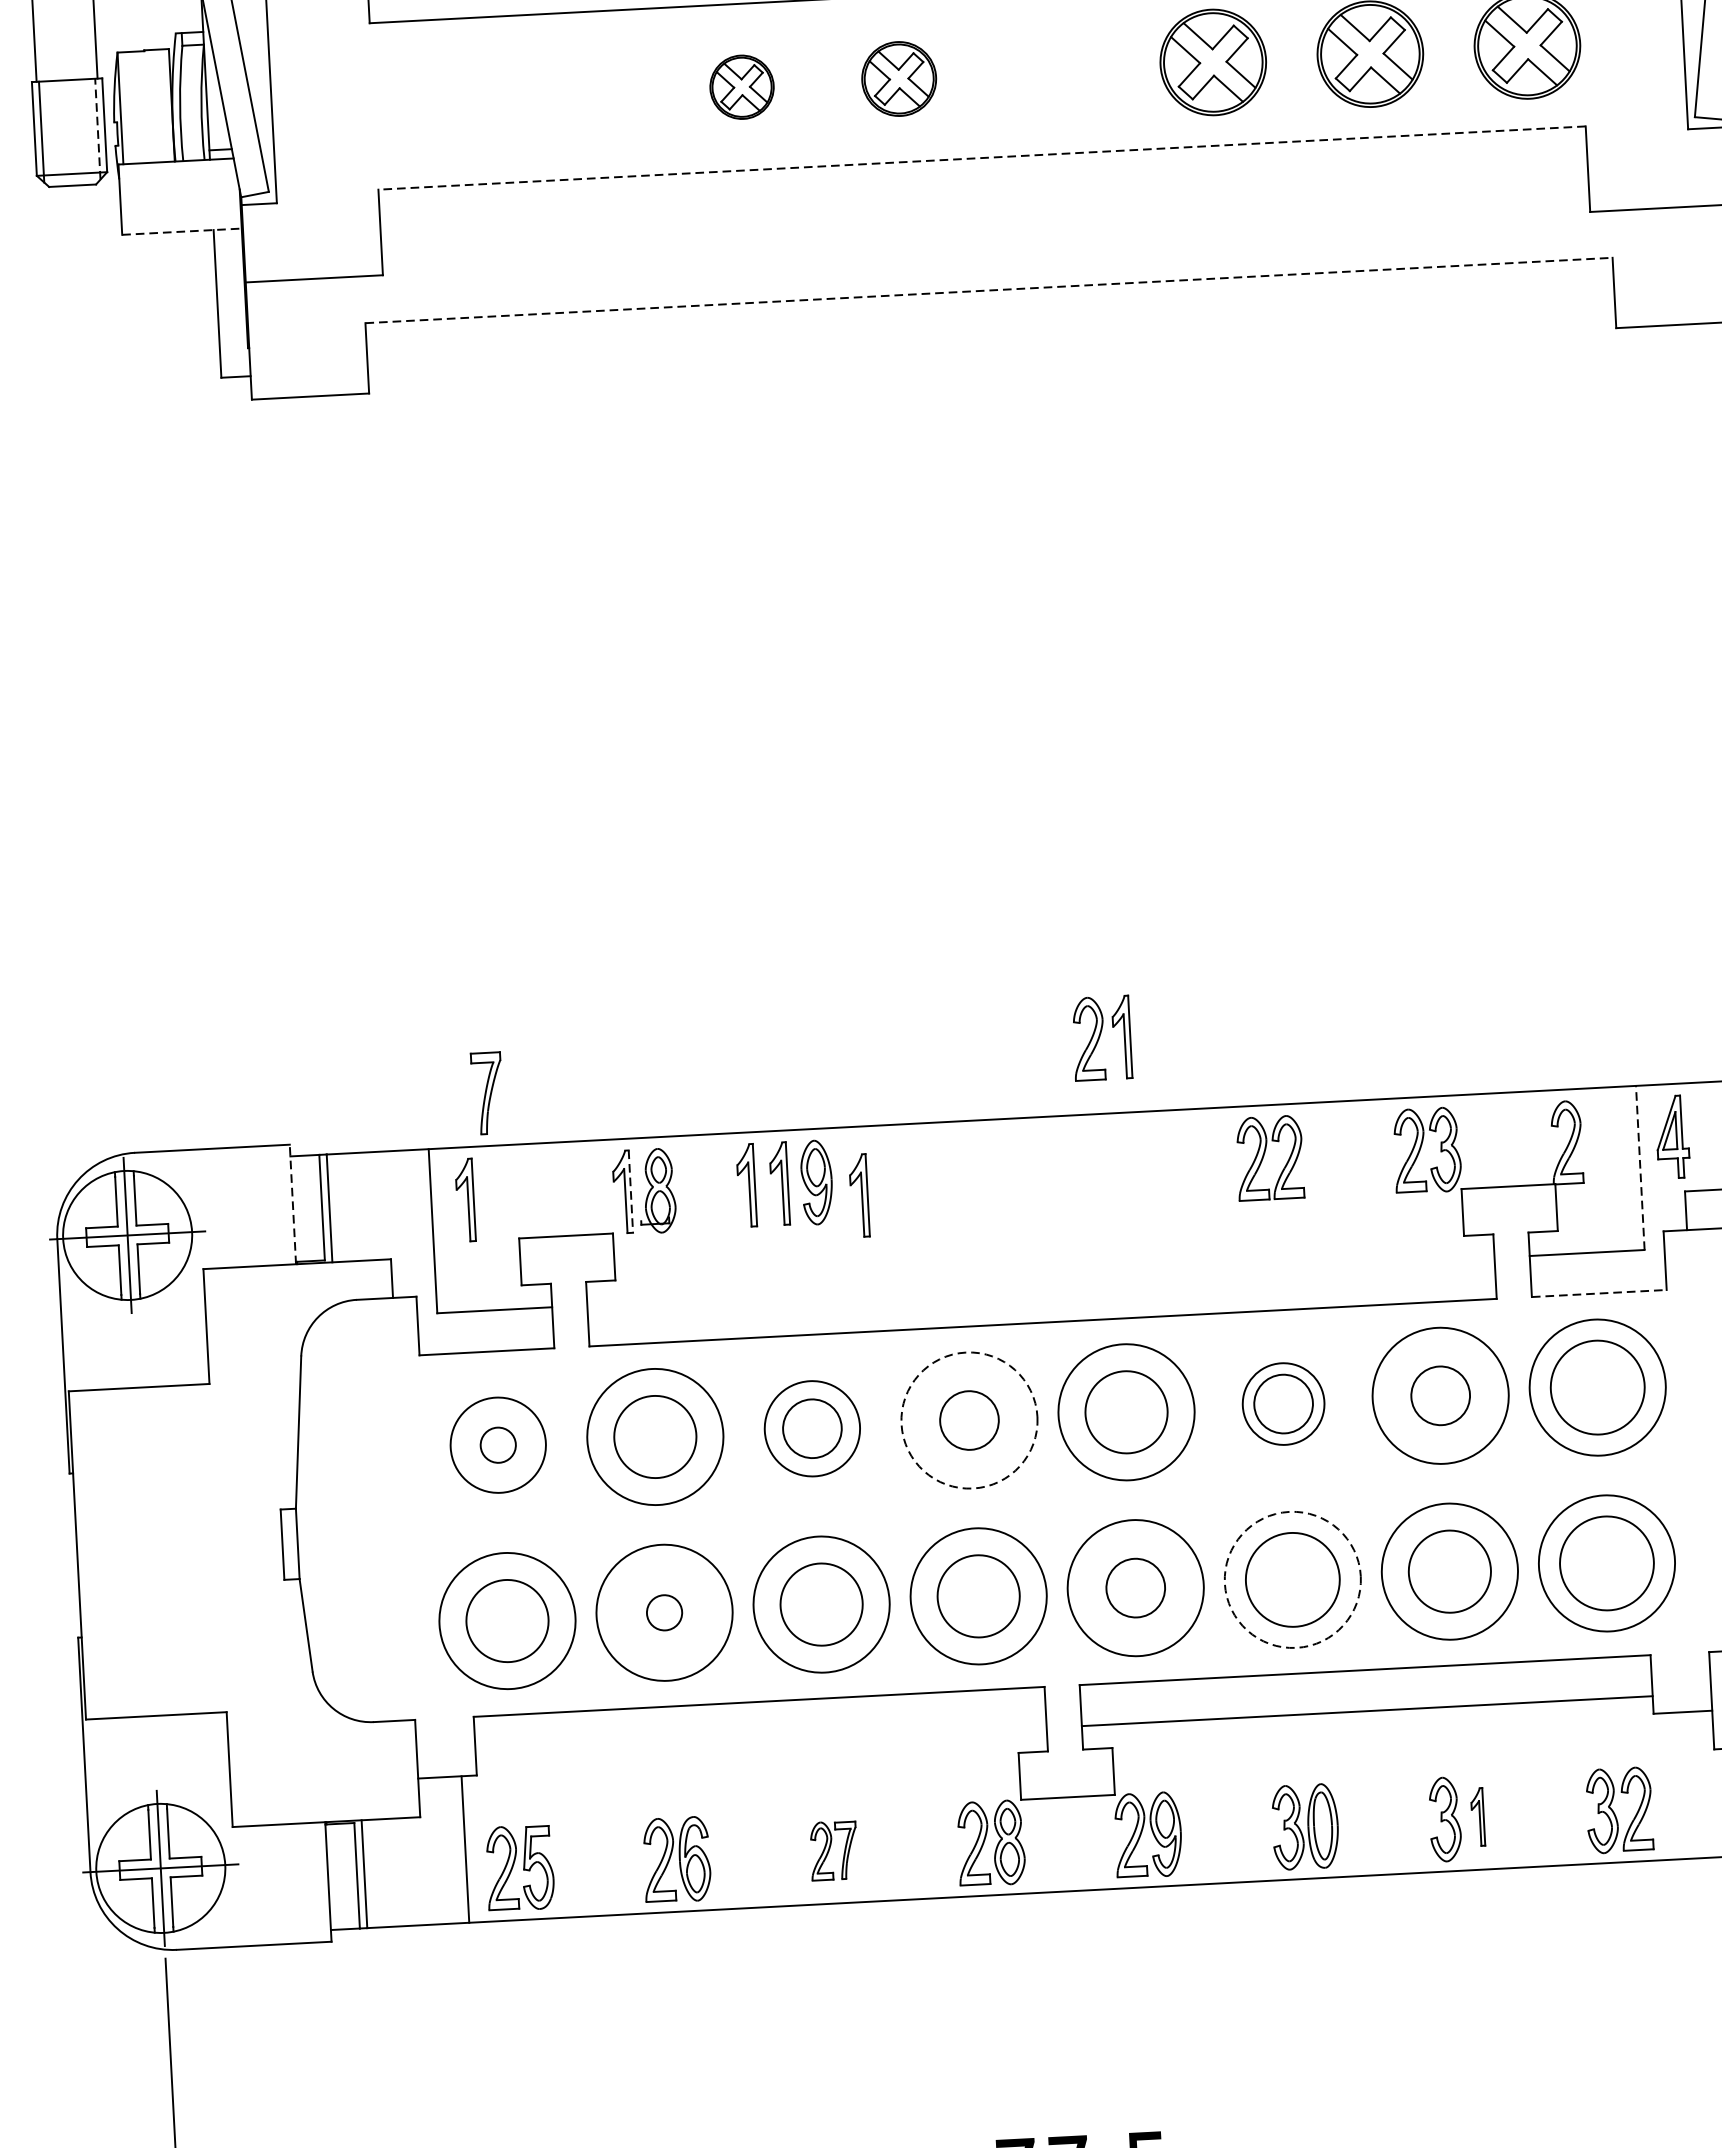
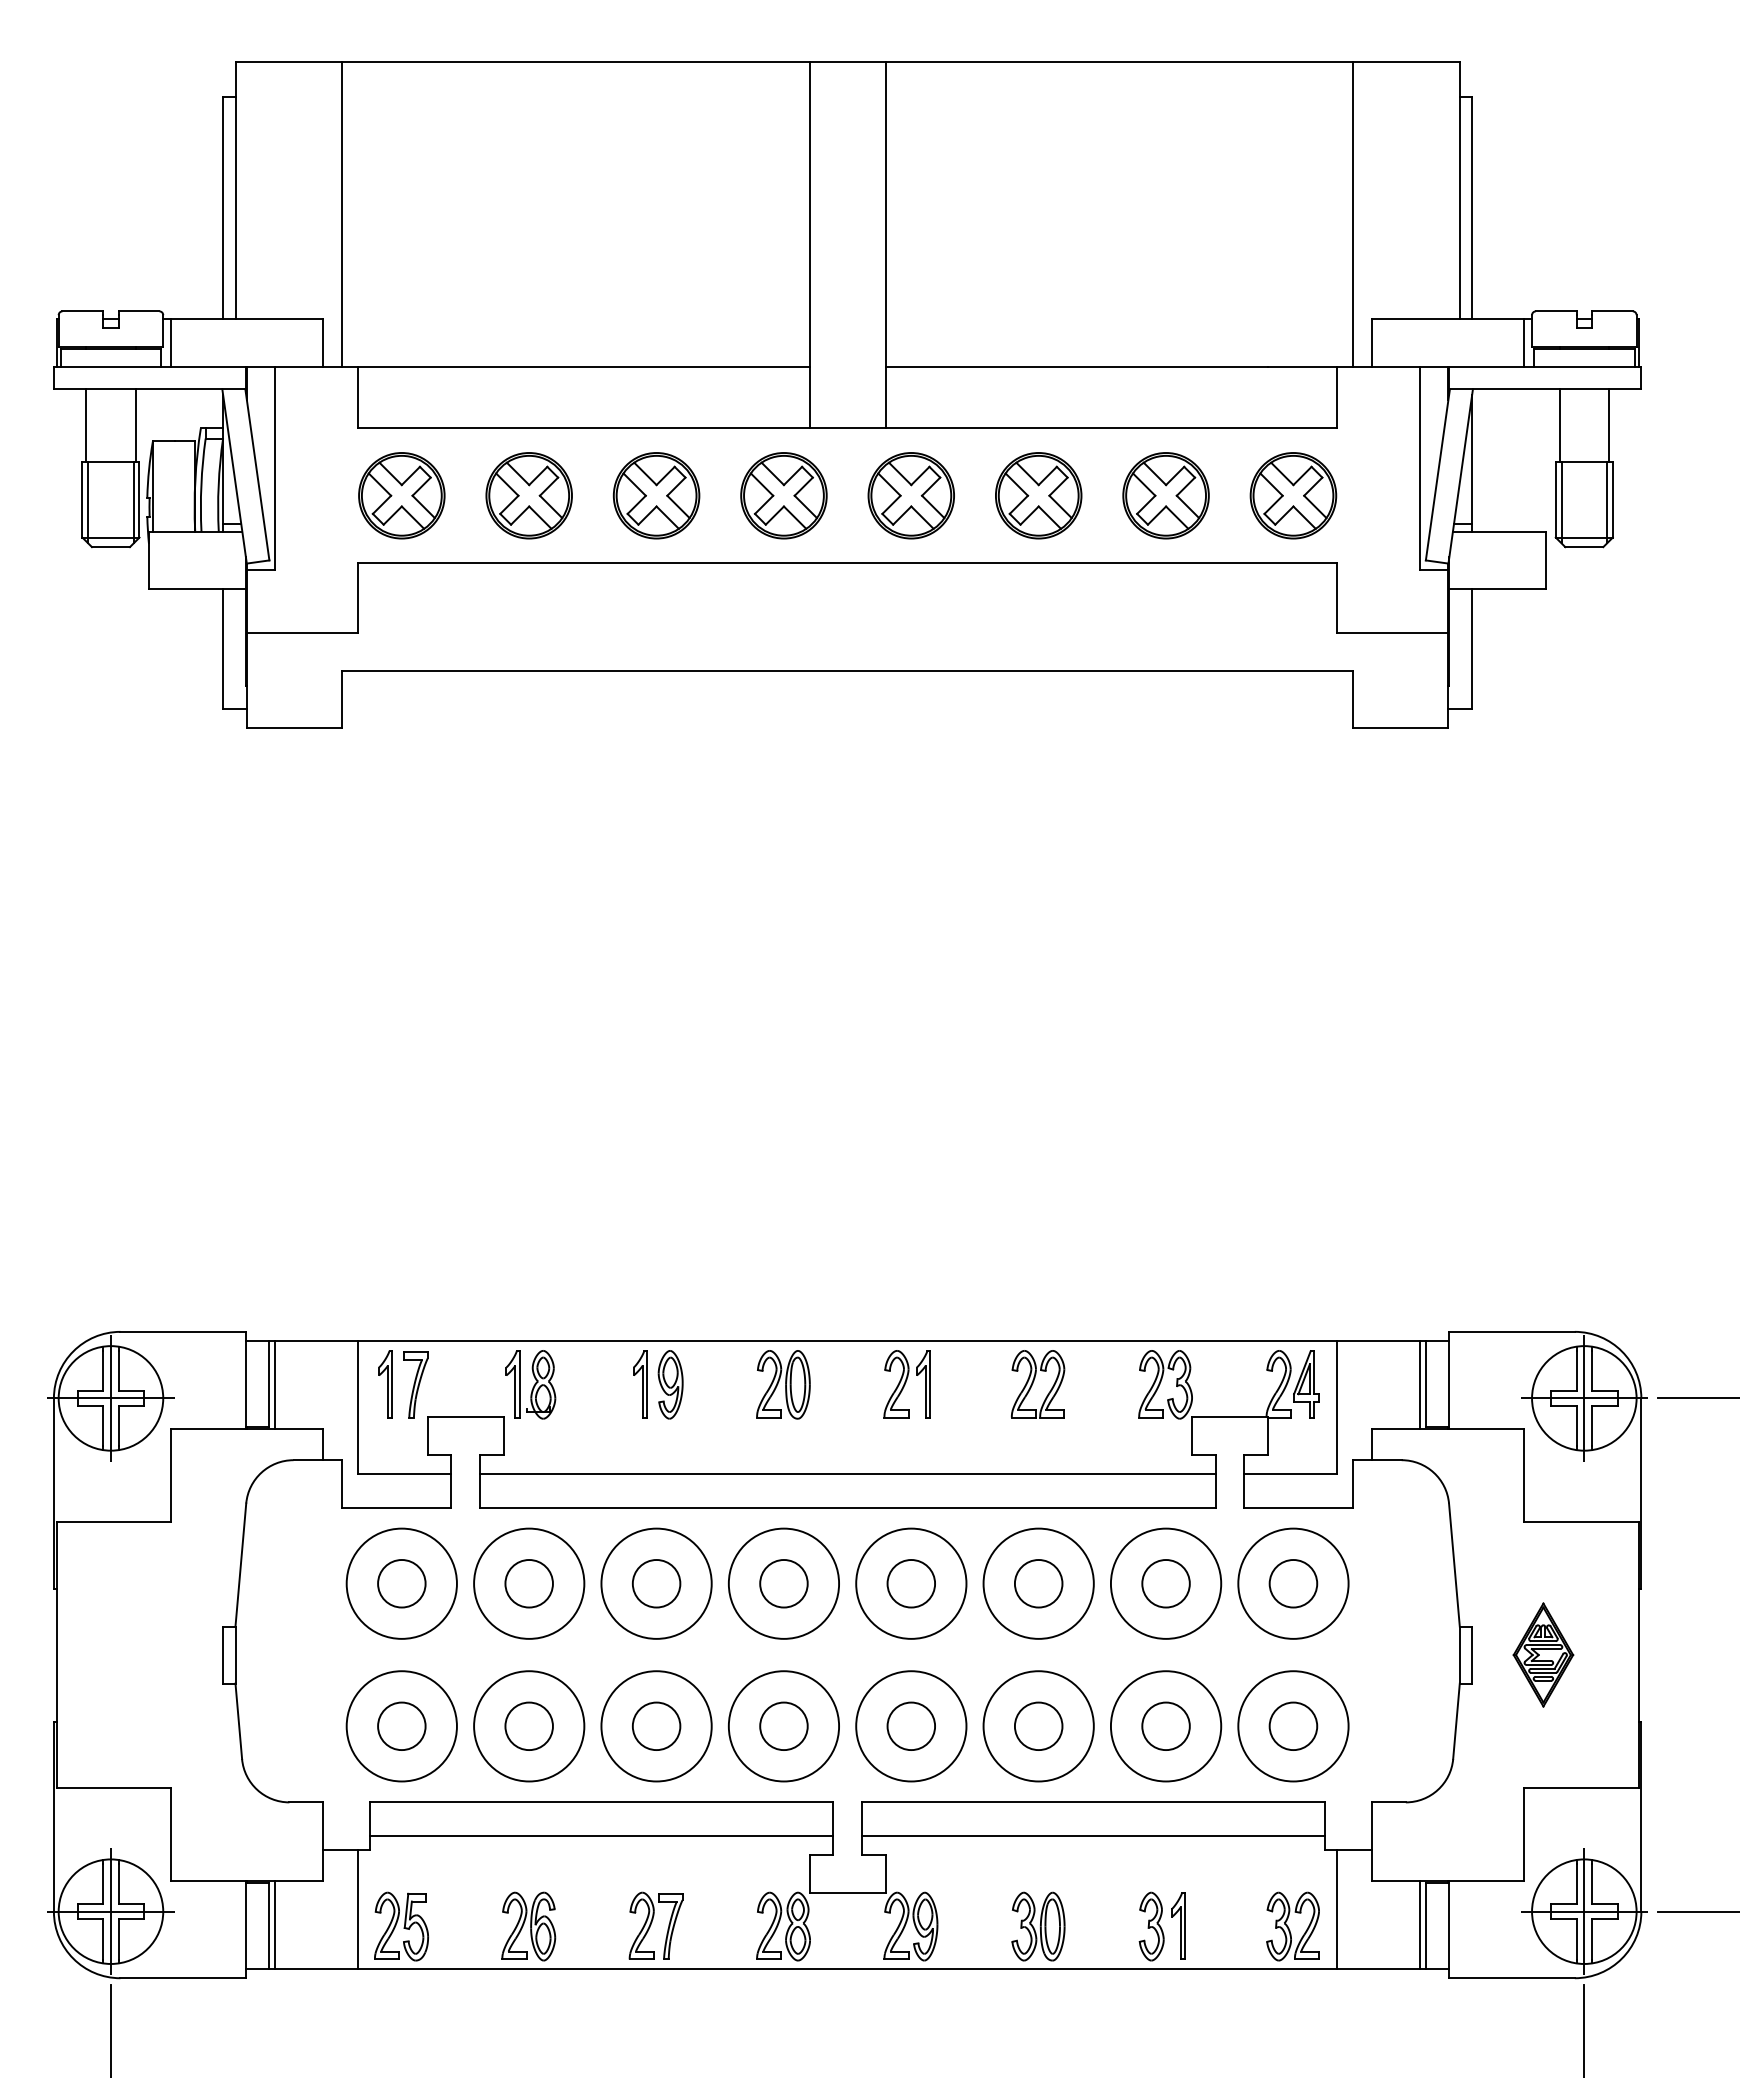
part: (1055, 70) -> (910, 495), added
part: (898, 78) -> (783, 495), size x1.43
part: (741, 86) -> (656, 495), size x1.67
part: (584, 95) -> (528, 495), added
part: (427, 103) -> (401, 495), added
line: (97, 129) -> (133, 502), dashed -> solid
line: (981, 158) -> (847, 563), dashed -> solid
line: (182, 231) -> (197, 588), dashed -> solid
line: (988, 290) -> (847, 670), dashed -> solid
part: (1100, 1038) -> (906, 1384), moved
part: (486, 1093) -> (415, 1384), moved
part: (1672, 1137) -> (1306, 1384), moved
line: (1640, 1167) -> (1337, 1407), dashed -> solid
part: (956, 1174) -> (783, 1384), added
part: (746, 1185) -> (613, 1384), removed
line: (630, 1191) -> (519, 1384), dashed -> solid
part: (859, 1195) -> (704, 1397), removed
line: (292, 1203) -> (245, 1379), dashed -> solid
line: (1040, 1281) -> (847, 1474), added
line: (1599, 1293) -> (1298, 1507), dashed -> solid
circle: (1597, 1387) -> (1293, 1583), size x0.62
circle: (1283, 1403) -> (1038, 1583), size x1.67
circle: (1126, 1411) -> (911, 1583), size x0.71
circle: (968, 1420) -> (783, 1583), dashed -> solid
circle: (812, 1428) -> (656, 1583), size x1.43
circle: (654, 1436) -> (528, 1583), size x0.71
circle: (497, 1444) -> (401, 1583), size x1.43
circle: (497, 1444) -> (401, 1583), size x1.67
circle: (1607, 1563) -> (1293, 1726), size x0.62
circle: (1449, 1571) -> (1165, 1726), size x0.71
circle: (1292, 1580) -> (1038, 1726), dashed -> solid
circle: (1292, 1580) -> (1038, 1726), size x0.62
circle: (978, 1596) -> (783, 1726), size x0.71
circle: (821, 1604) -> (656, 1726), size x0.71
circle: (663, 1613) -> (528, 1726), size x1.67
circle: (507, 1621) -> (401, 1726), size x0.71
line: (760, 1742) -> (601, 1835), added
line: (1673, 1785) -> (1337, 1908), added
part: (1478, 1816) -> (1178, 1925), size x1.43
part: (833, 1850) -> (655, 1925), size x1.43

